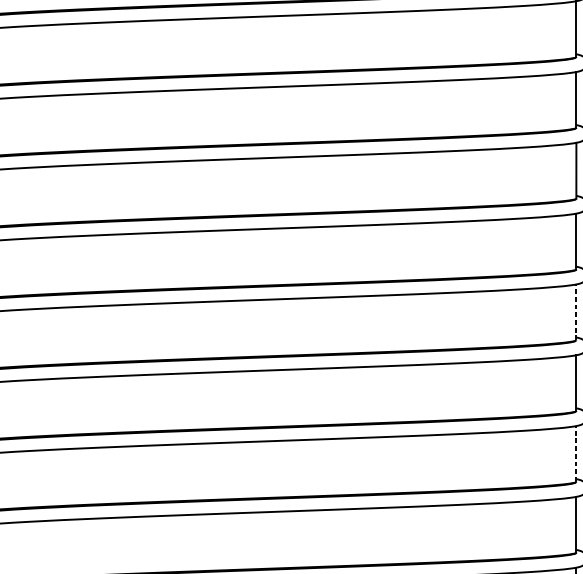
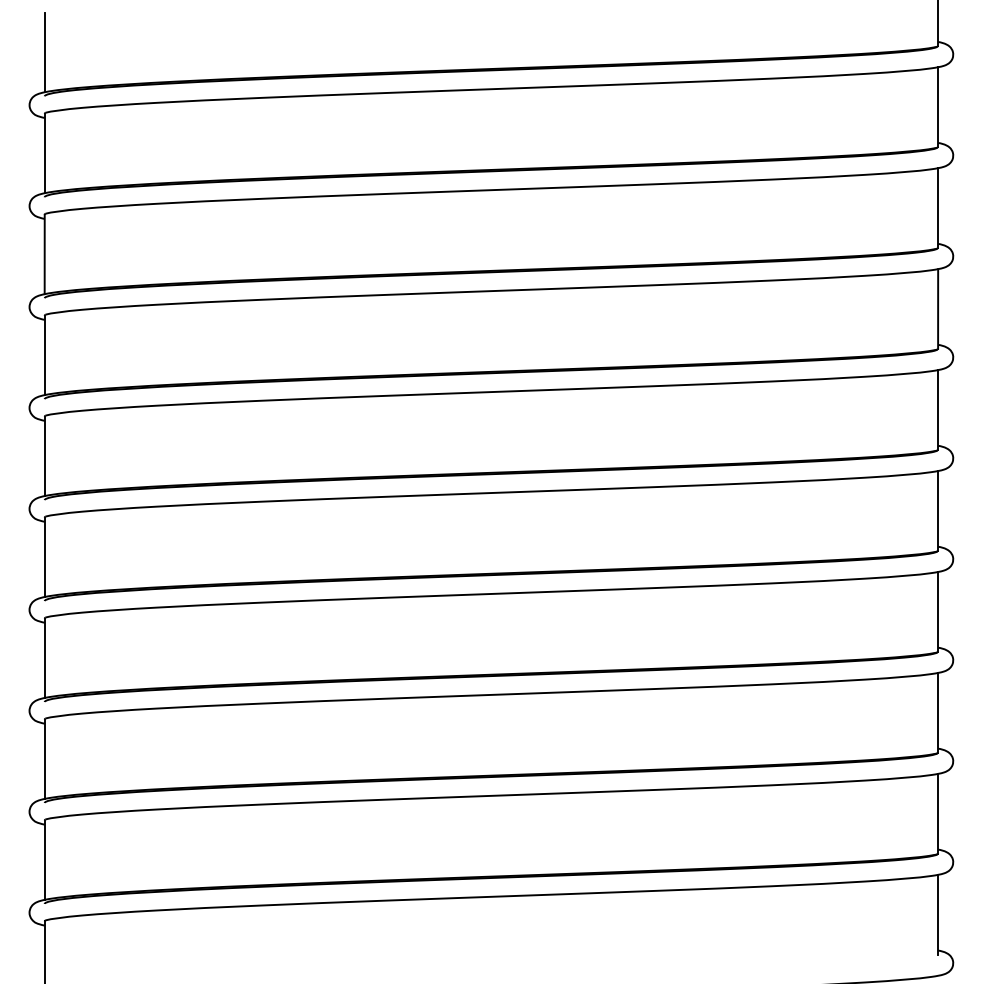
line: (576, 312) -> (938, 510), dashed -> solid
line: (576, 453) -> (938, 712), dashed -> solid

